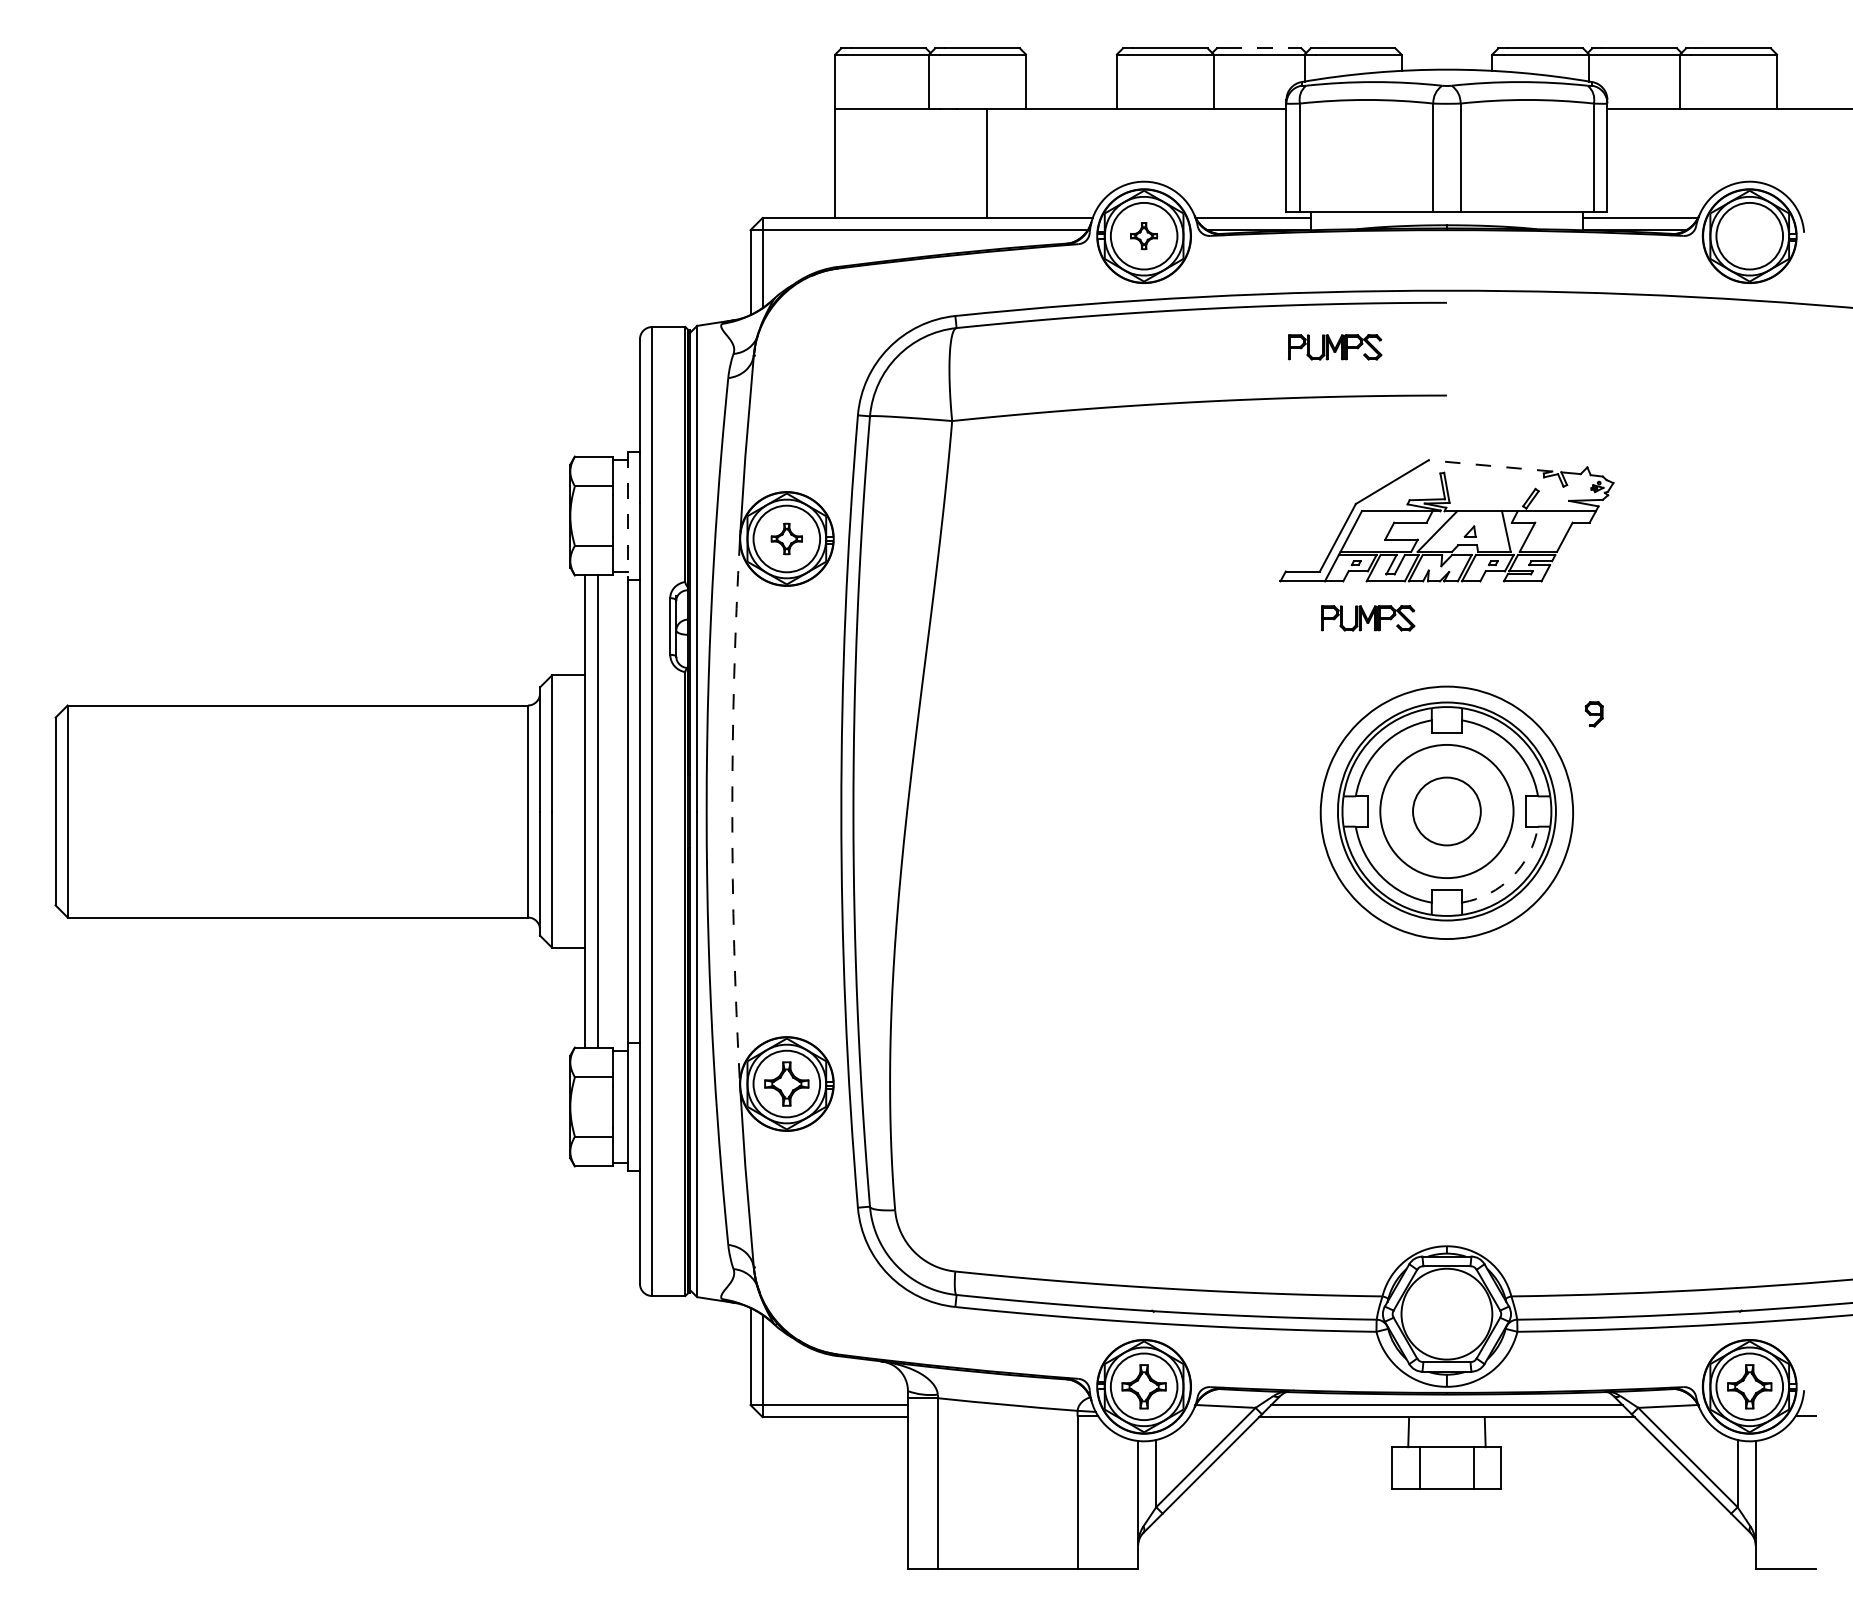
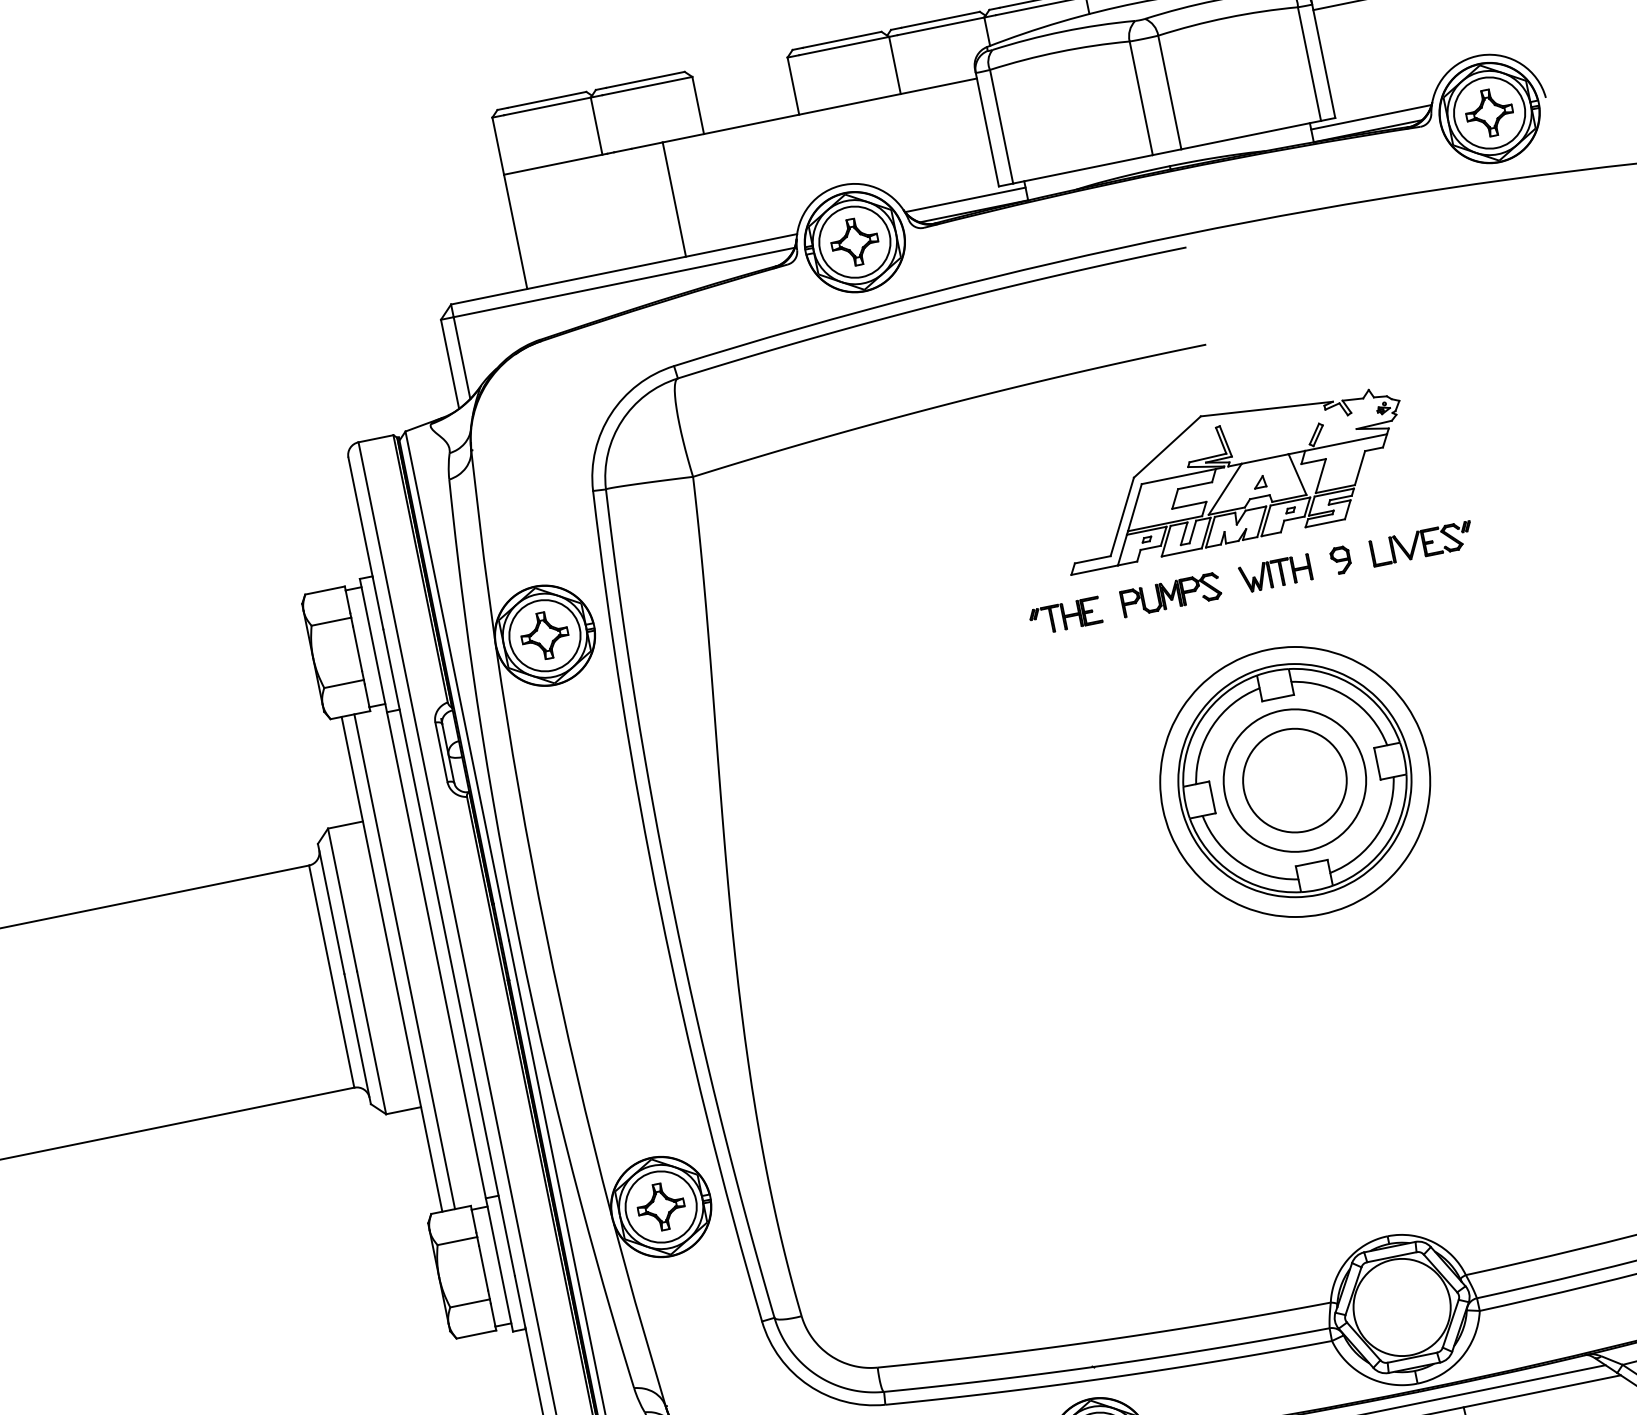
line: (1264, 48) -> (941, 19), dashed -> solid
part: (1143, 235) -> (854, 241), size x1.67
part: (1749, 235) -> (1489, 112), added
part: (1335, 347) -> (1079, 318), removed
line: (1489, 465) -> (1265, 408), dashed -> solid
line: (627, 516) -> (373, 646), dashed -> solid
part: (786, 538) -> (544, 635), size x1.43
part: (1267, 618) -> (1065, 616), added
part: (1467, 618) -> (1275, 573), added
part: (1607, 618) -> (1422, 544), added
part: (1593, 714) -> (1340, 560), moved
arc: (732, 811) -> (546, 932), dashed -> solid
circle: (1446, 811) -> (1294, 780), size x1.43
arc: (1512, 876) -> (1377, 834), dashed -> solid

